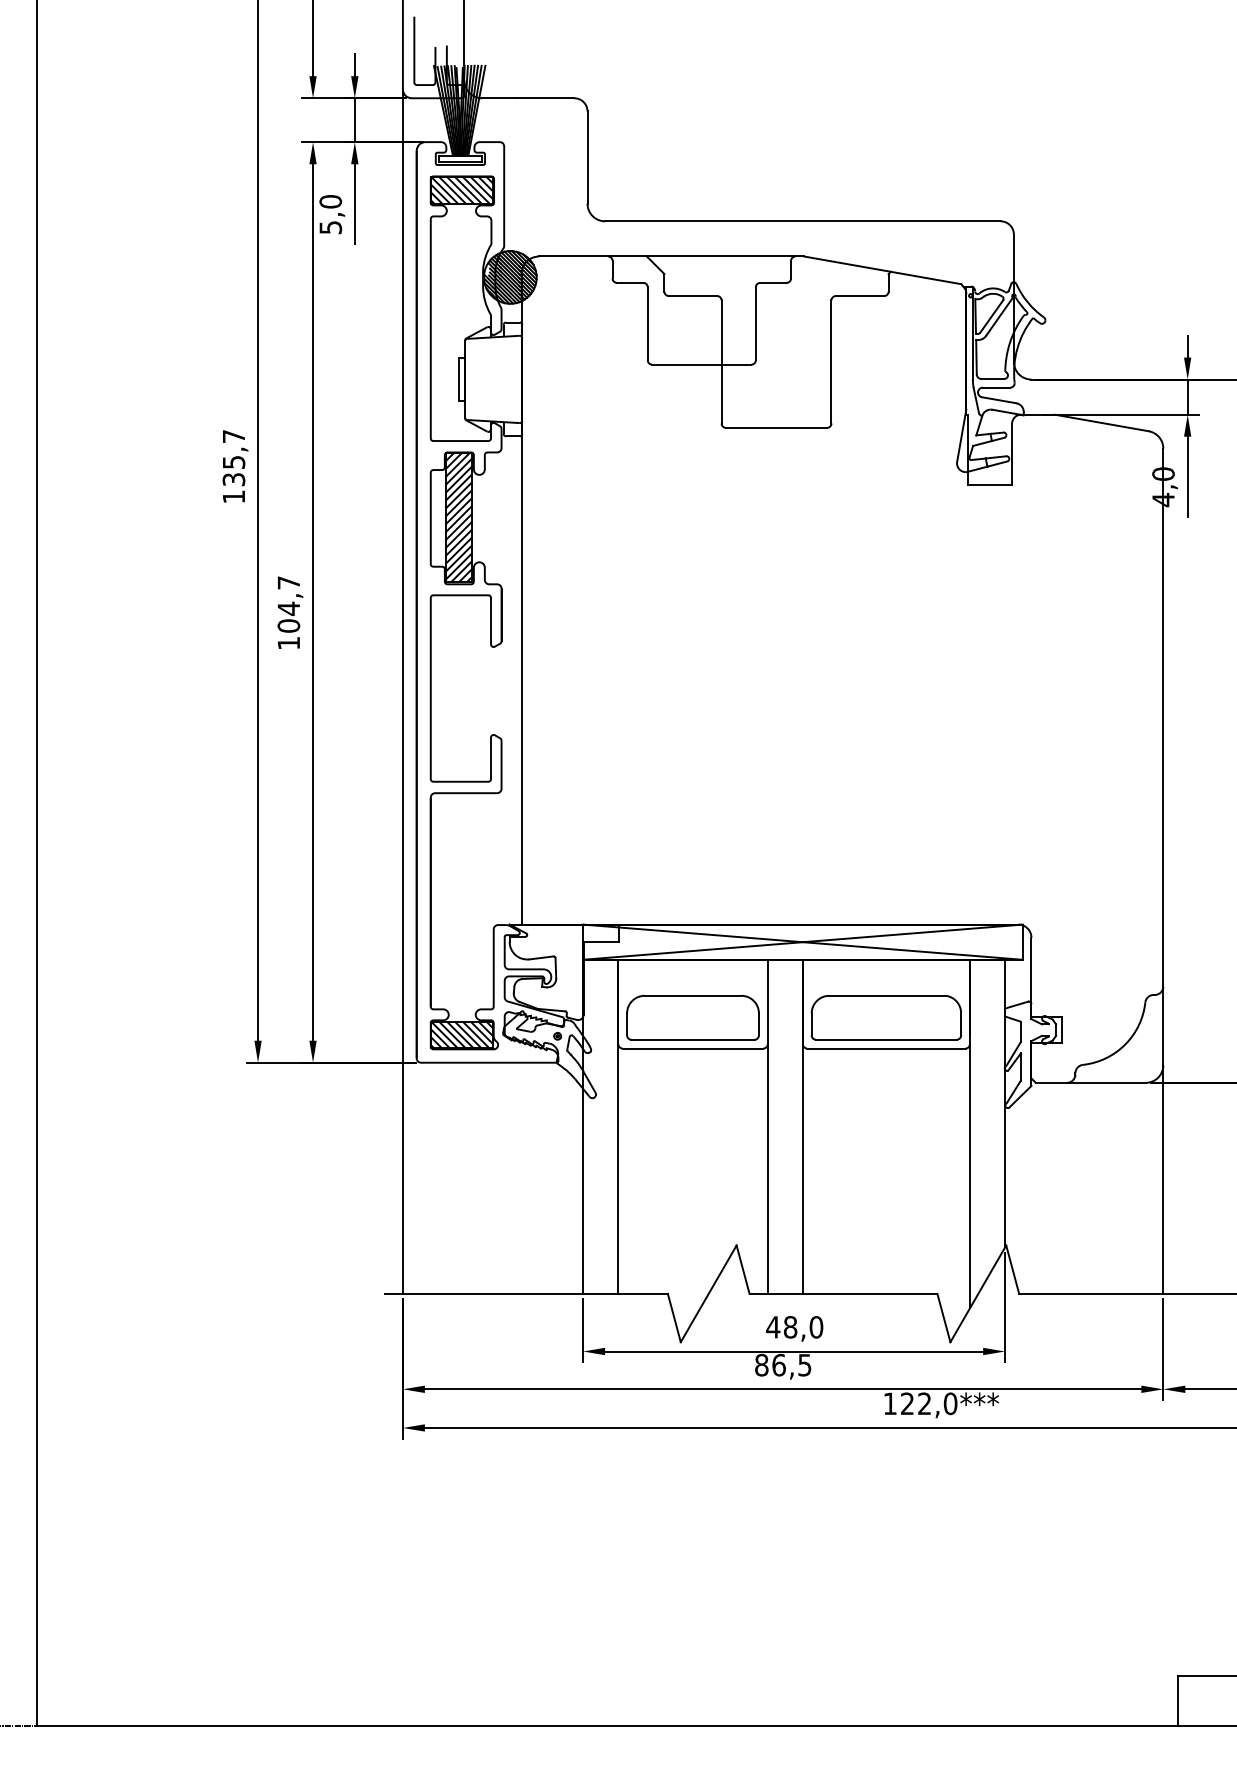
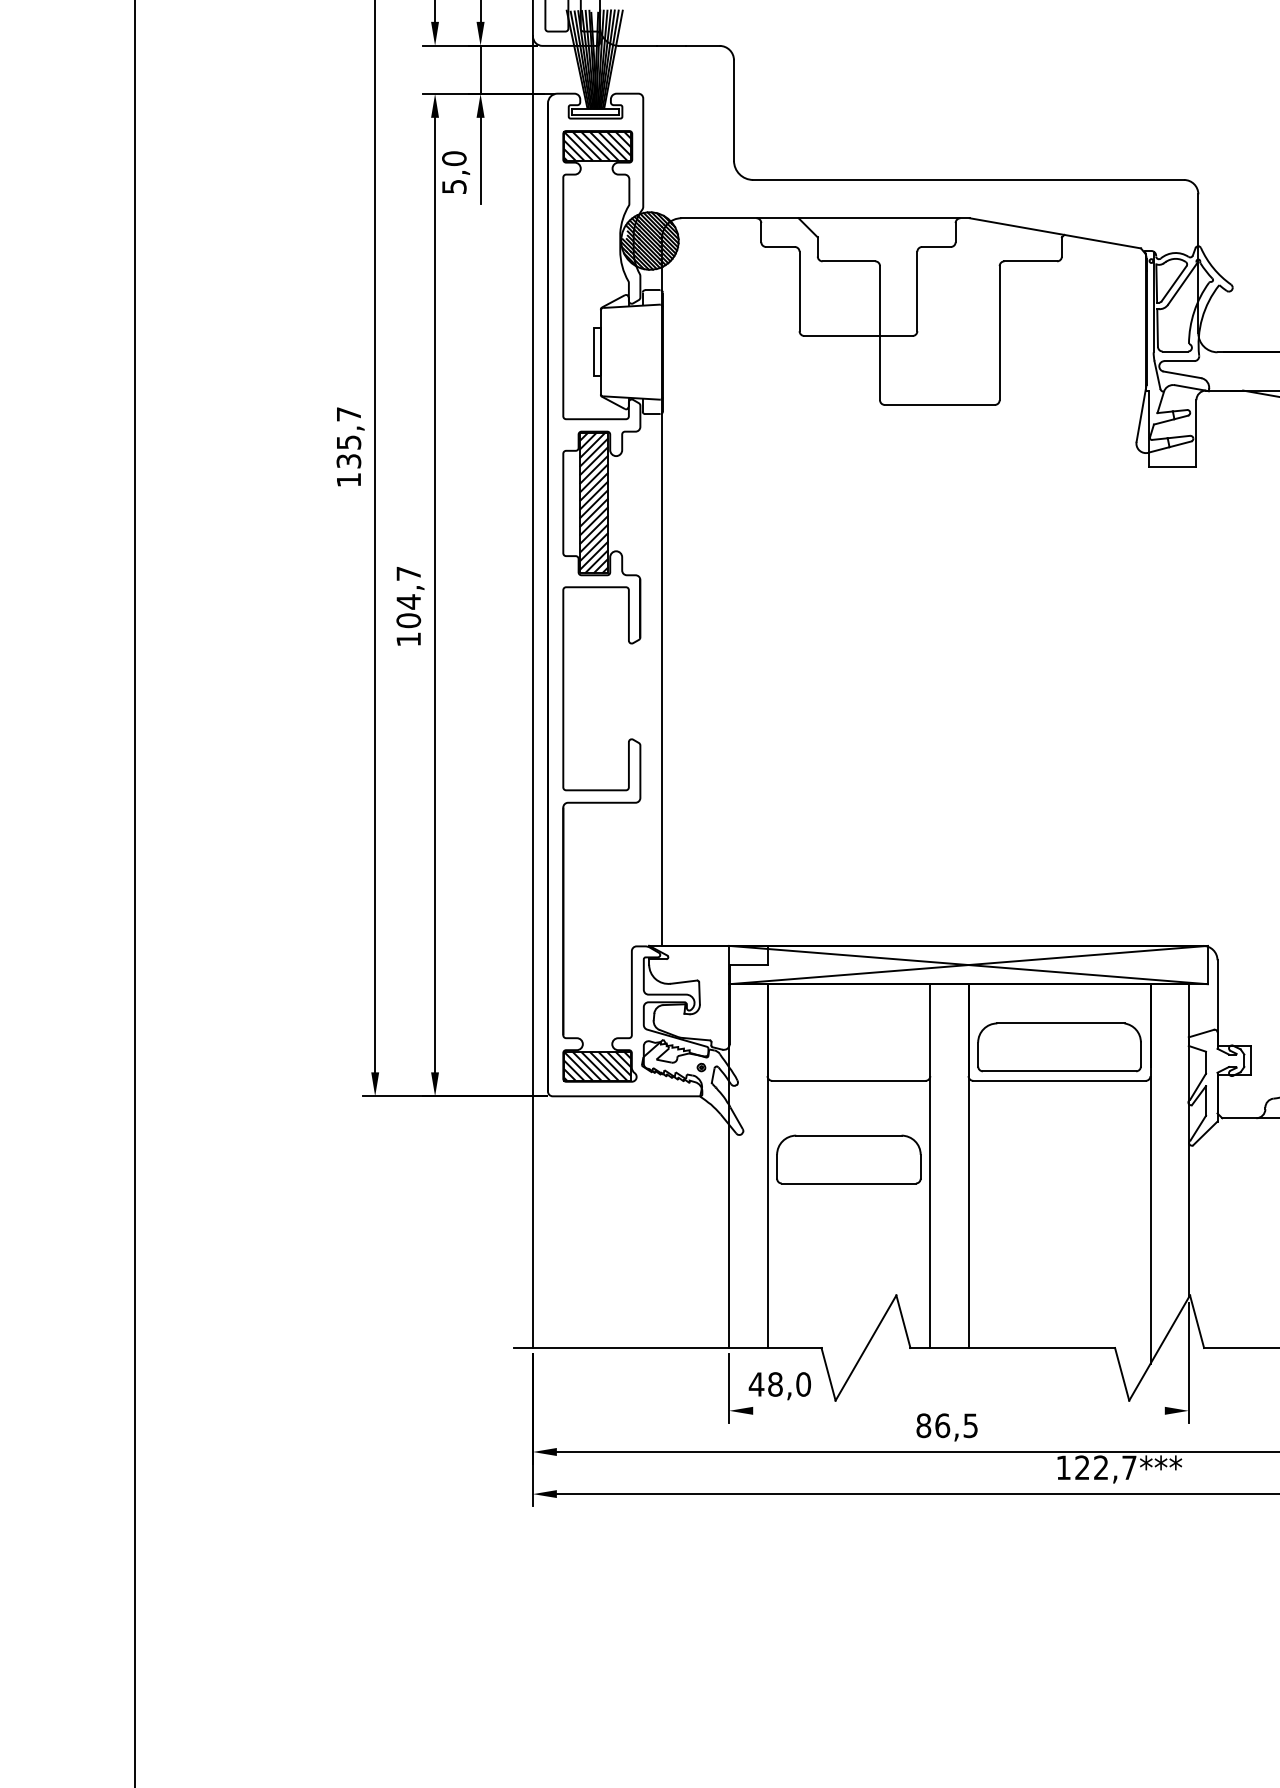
part: (692, 1017) -> (848, 1159), moved
text: (794, 1328) -> (779, 1385), moved
line: (794, 1351) -> (959, 1410), removed
text: (950, 1403) -> (1129, 1467), 122,0*** -> 122,7***

